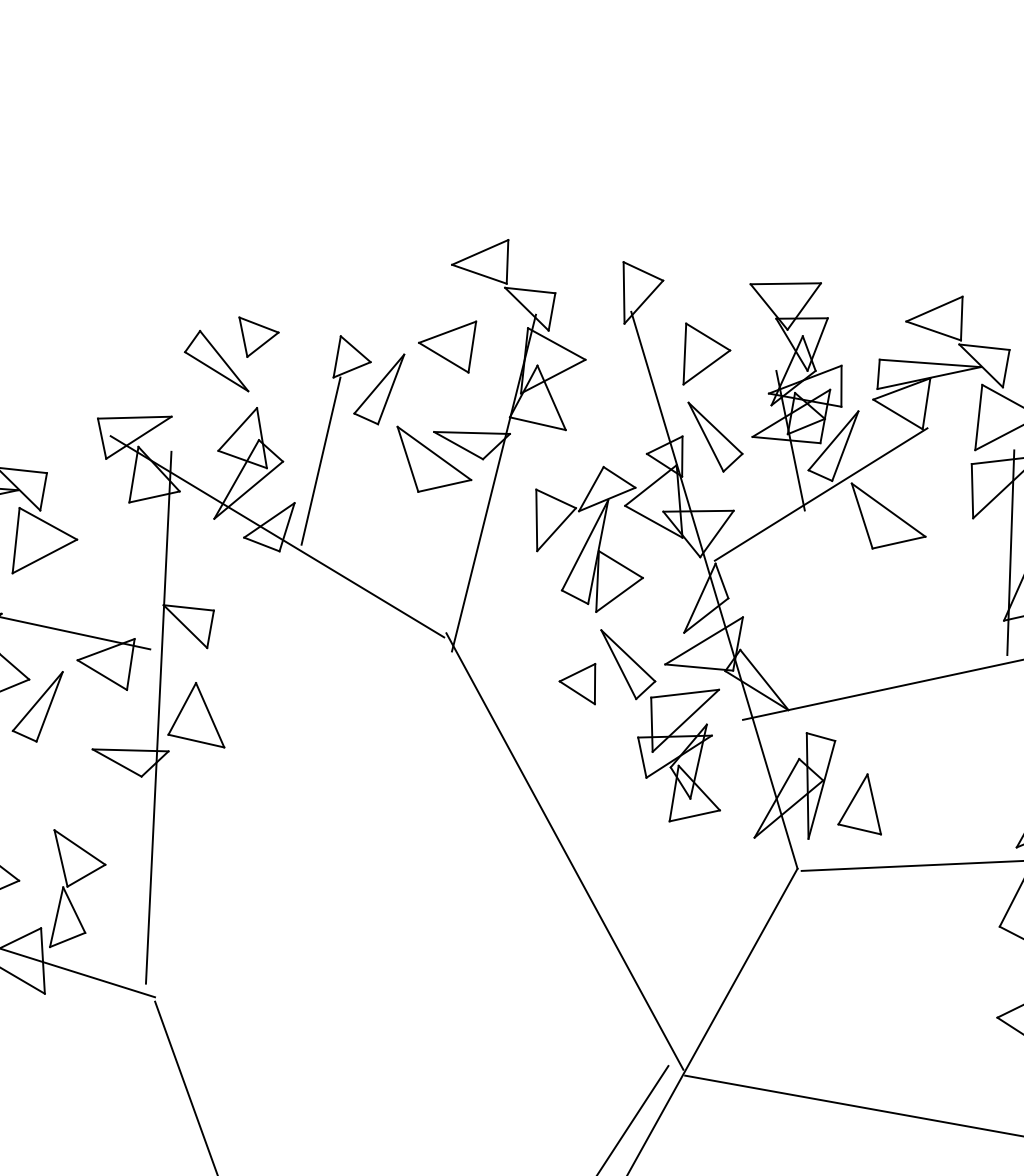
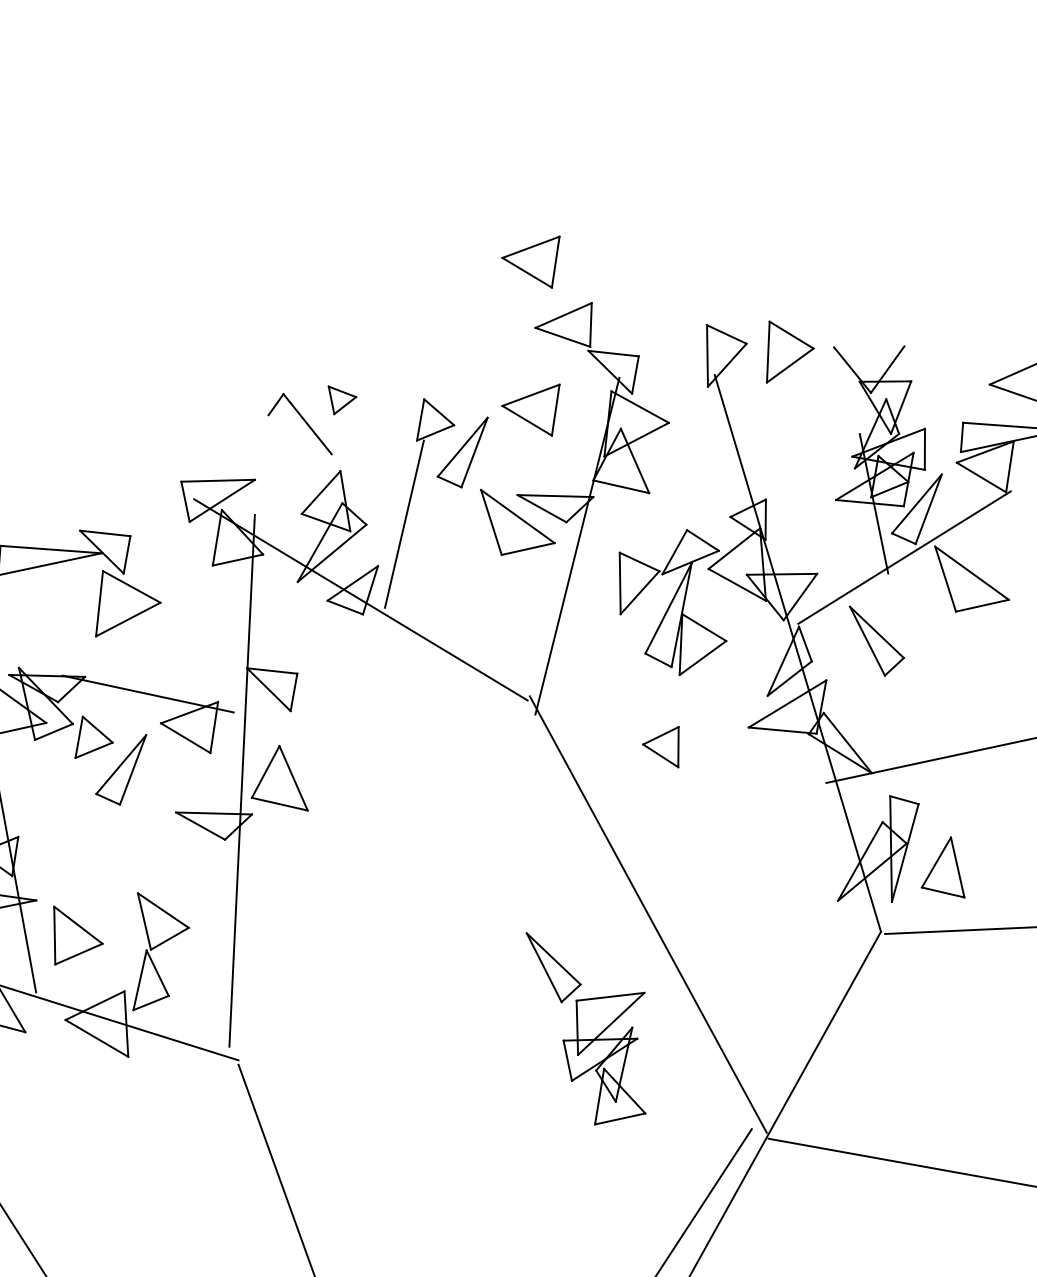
part: (447, 198) -> (530, 261), added
line: (786, 283) -> (869, 346), removed
part: (259, 337) -> (342, 400), size x0.7
part: (707, 353) -> (790, 351), moved
line: (216, 371) -> (299, 434), removed
part: (715, 436) -> (876, 640), moved
part: (660, 725) -> (585, 1028), moved

